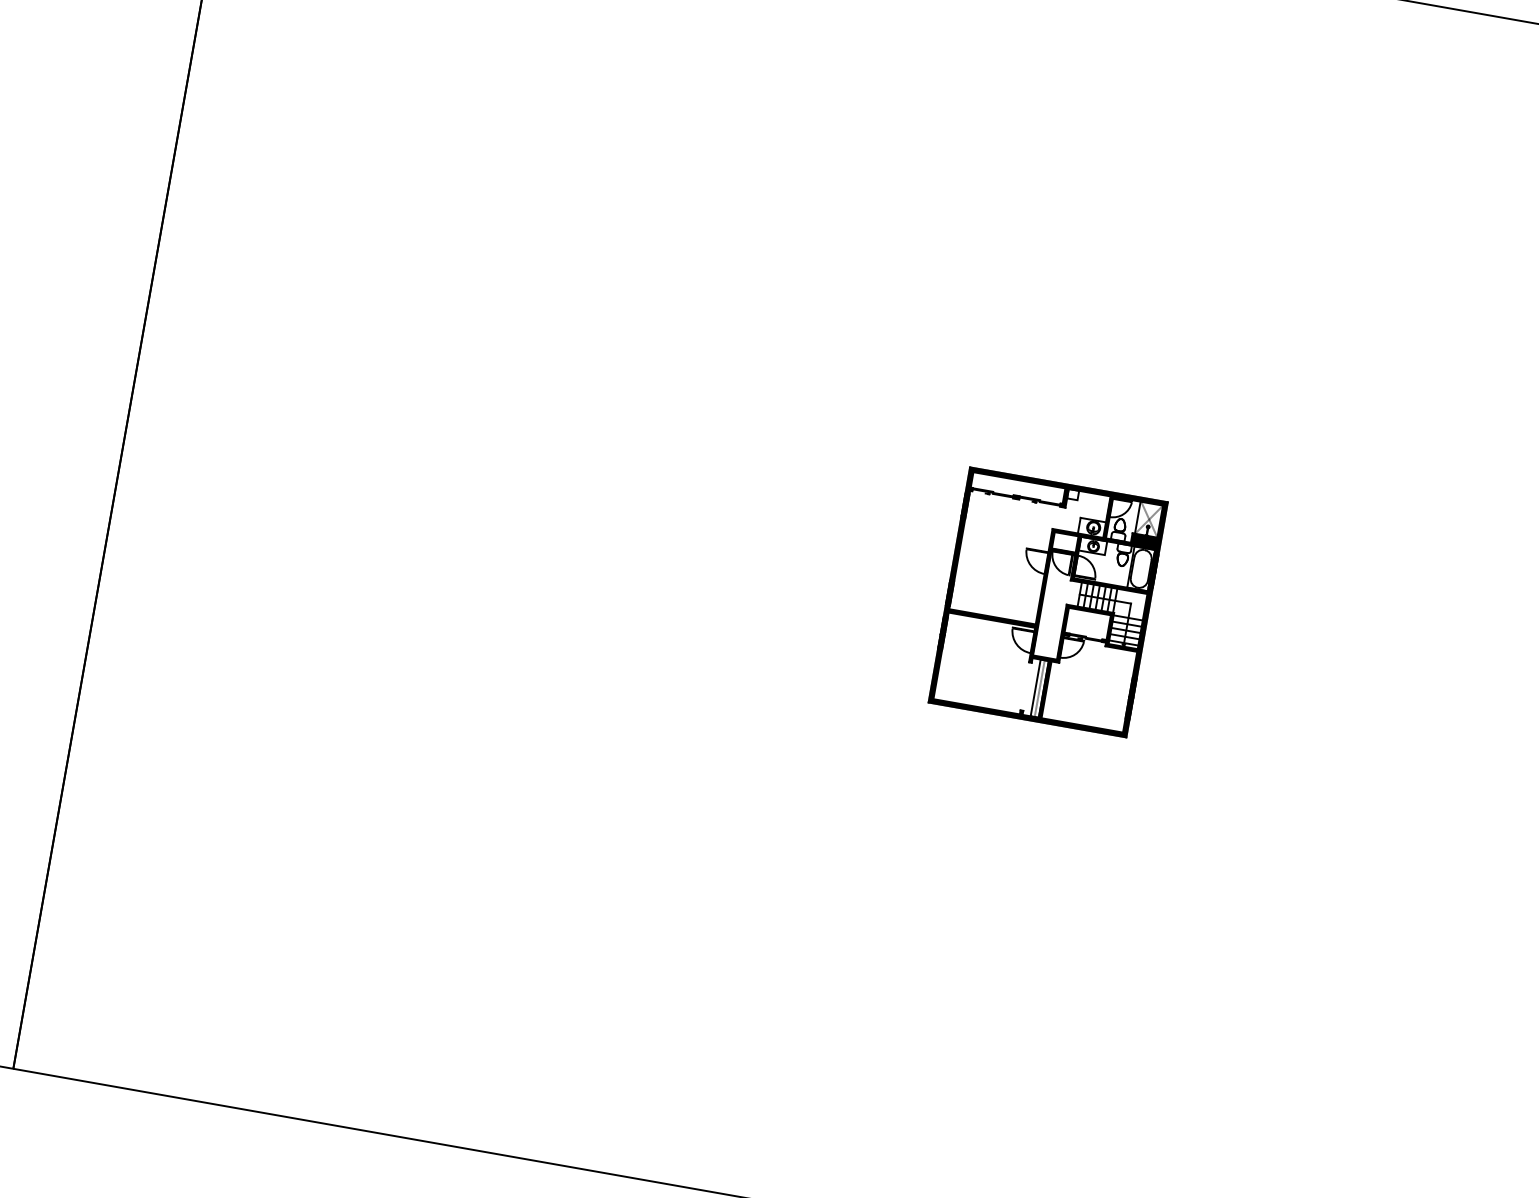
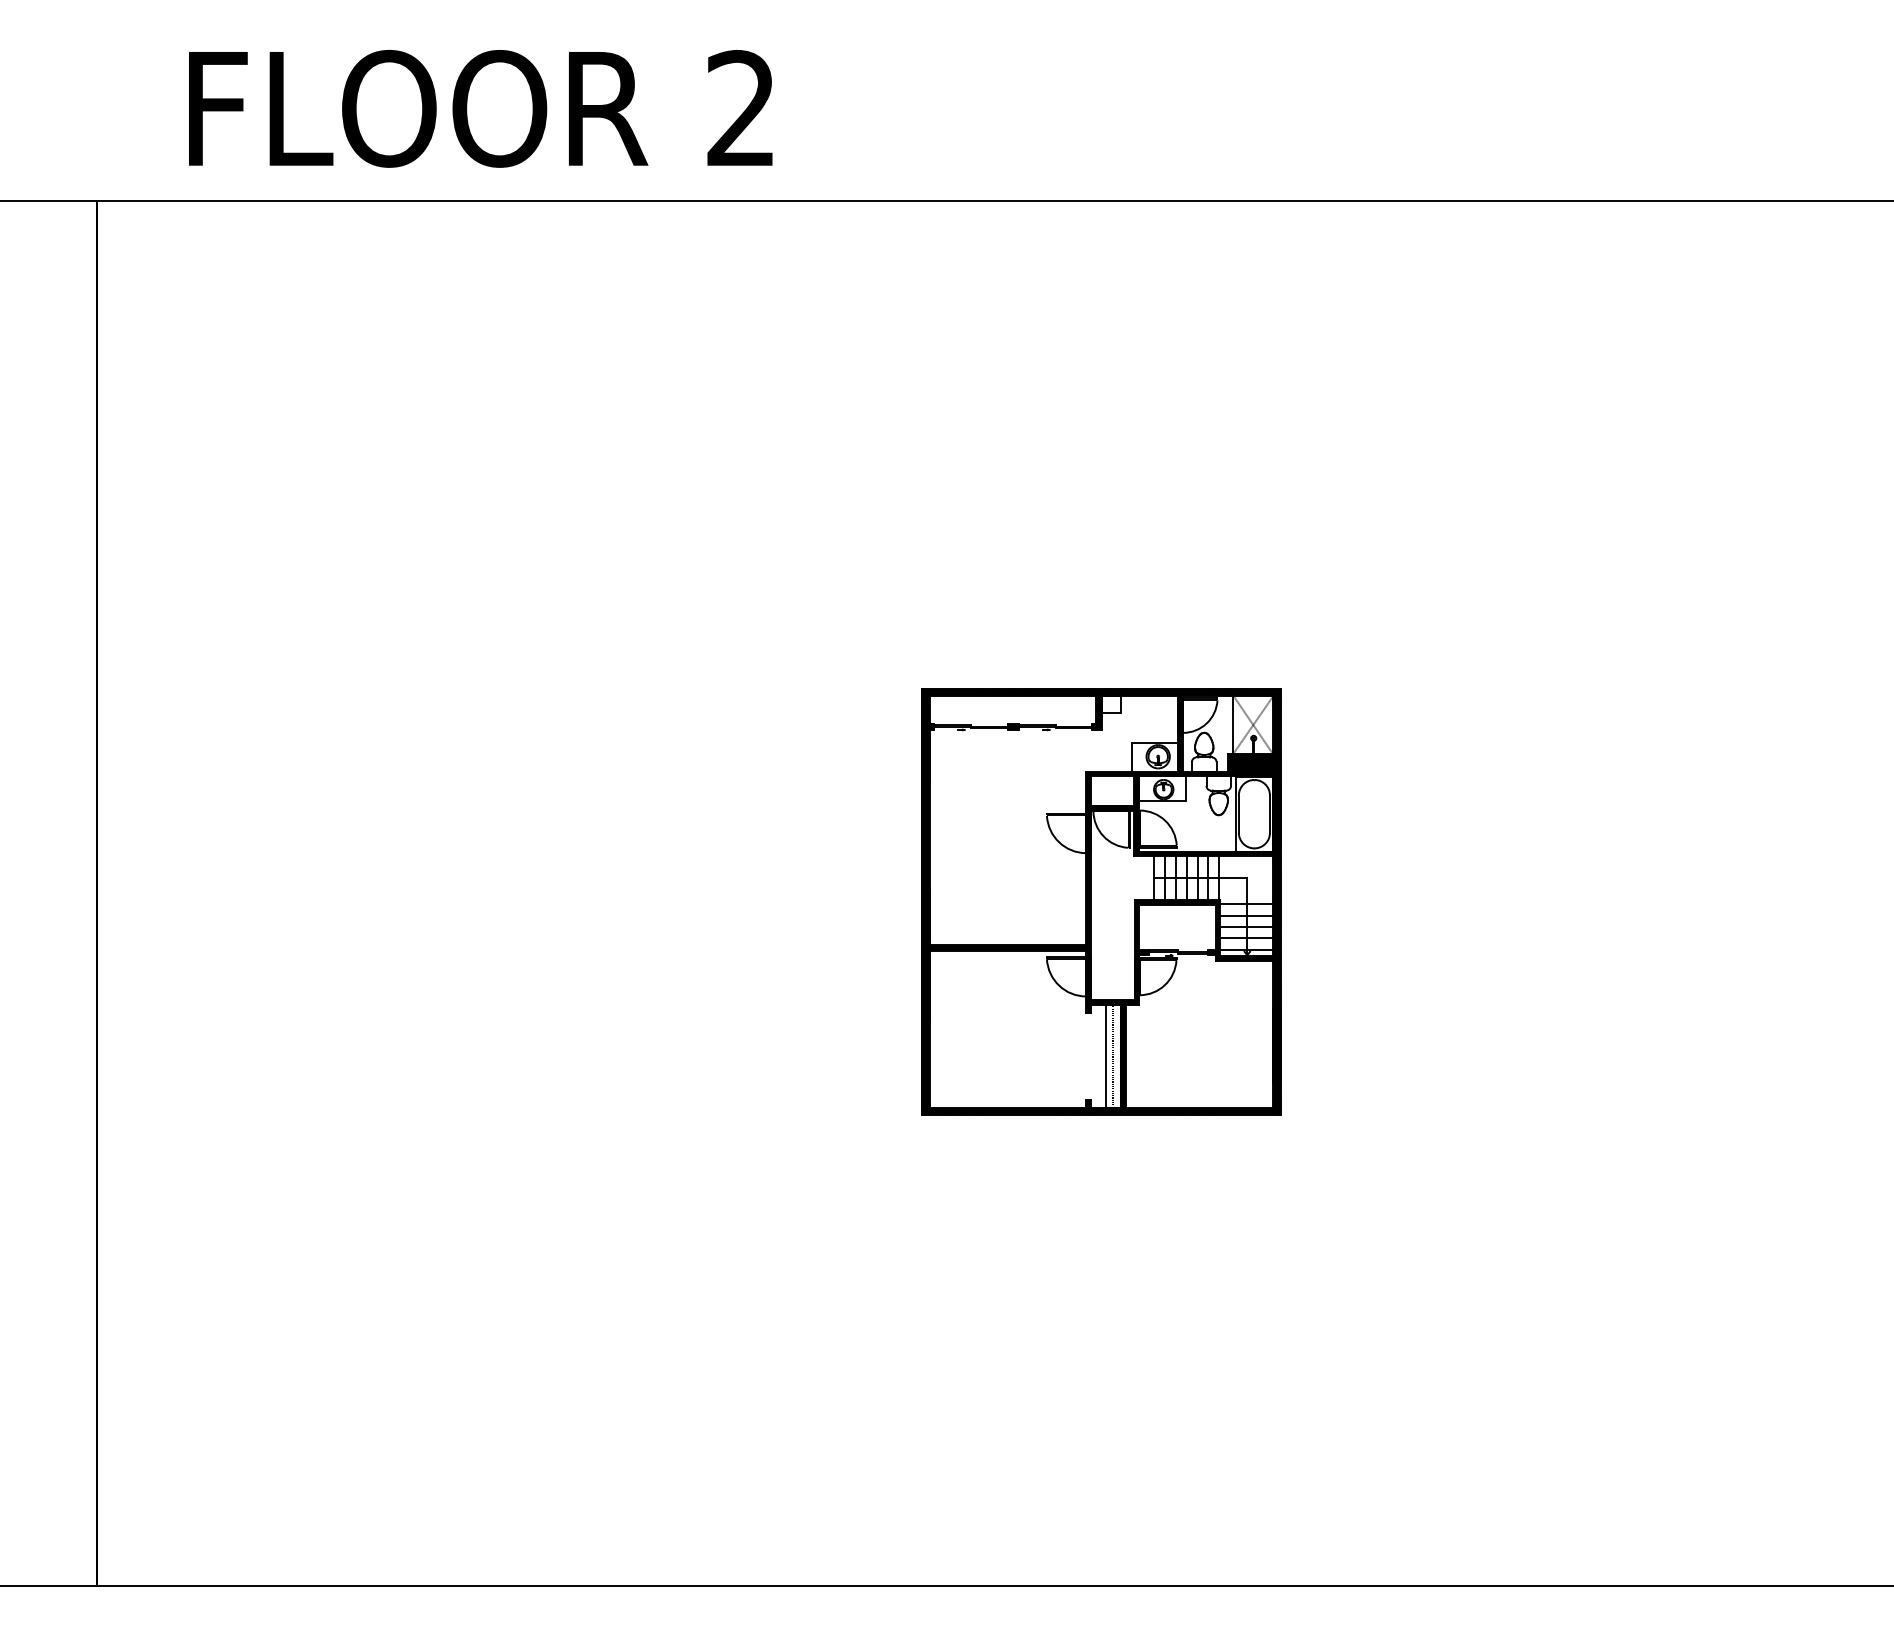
part: (1048, 602) -> (1101, 901), size x1.67

